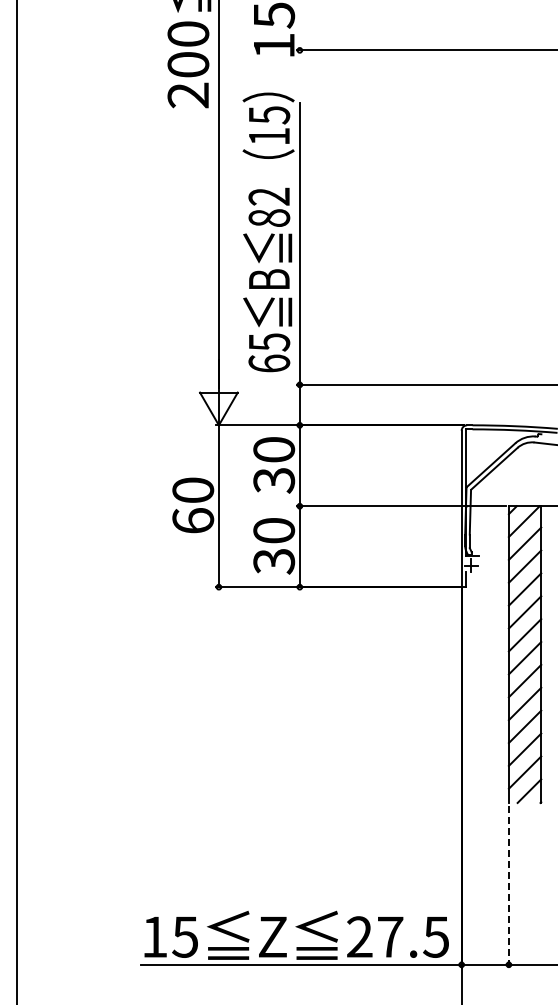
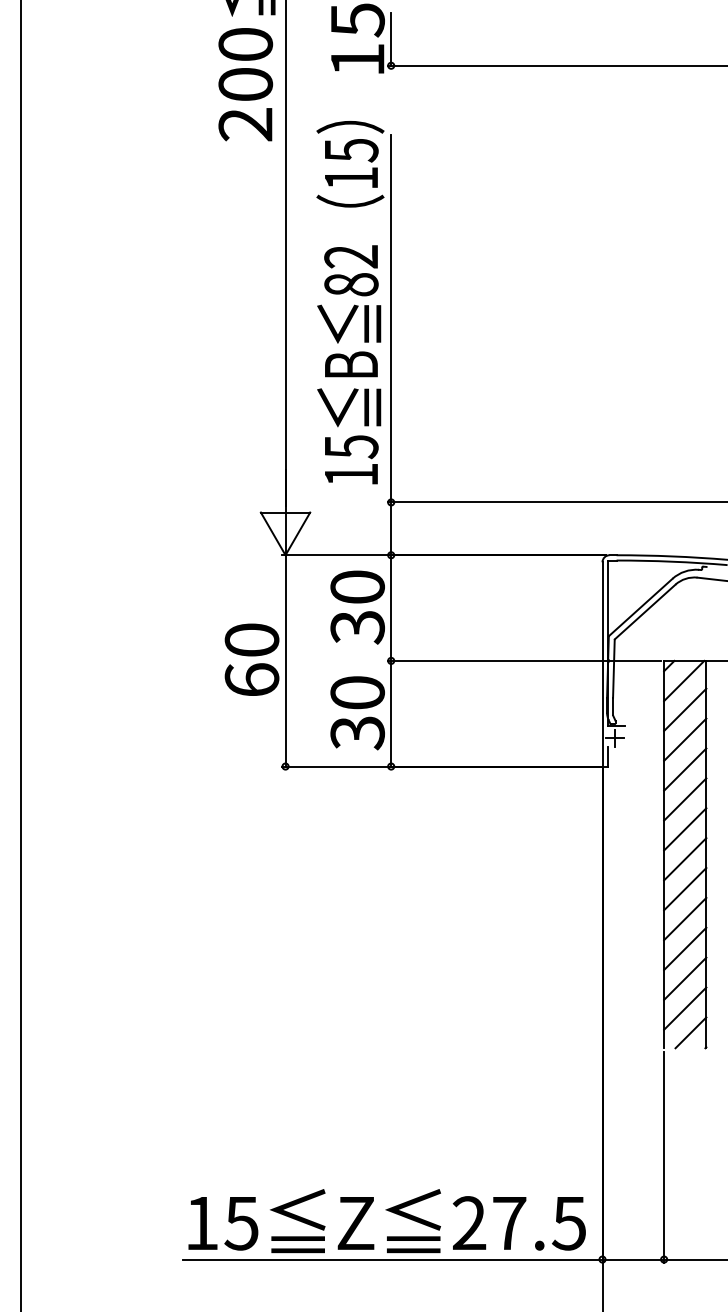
line: (299, 29) -> (390, 38), added
text: (269, 363) -> (351, 474), 65 -> 15
line: (508, 886) -> (663, 1157), dashed -> solid

